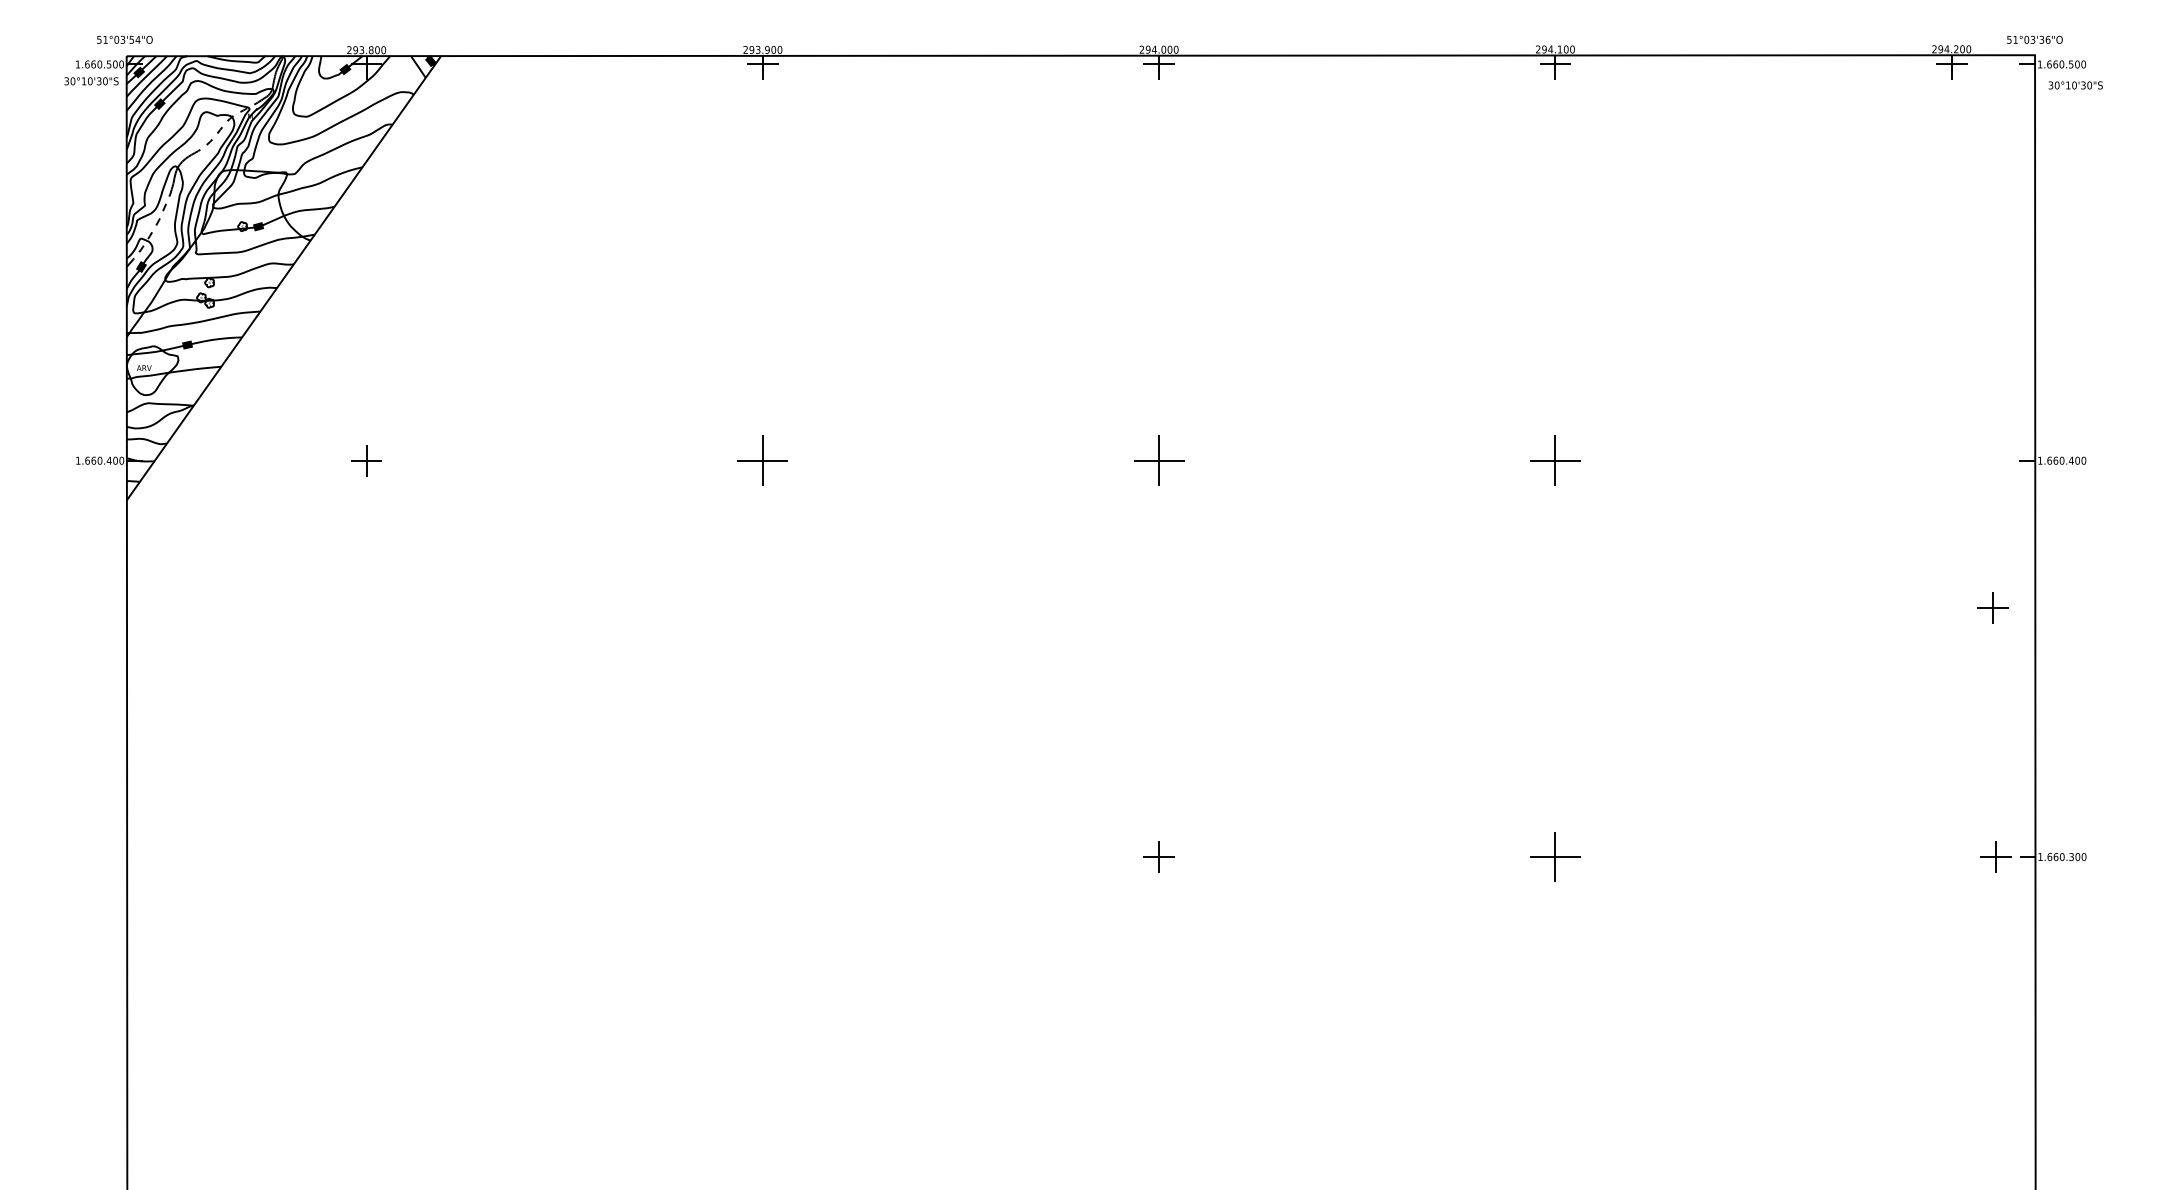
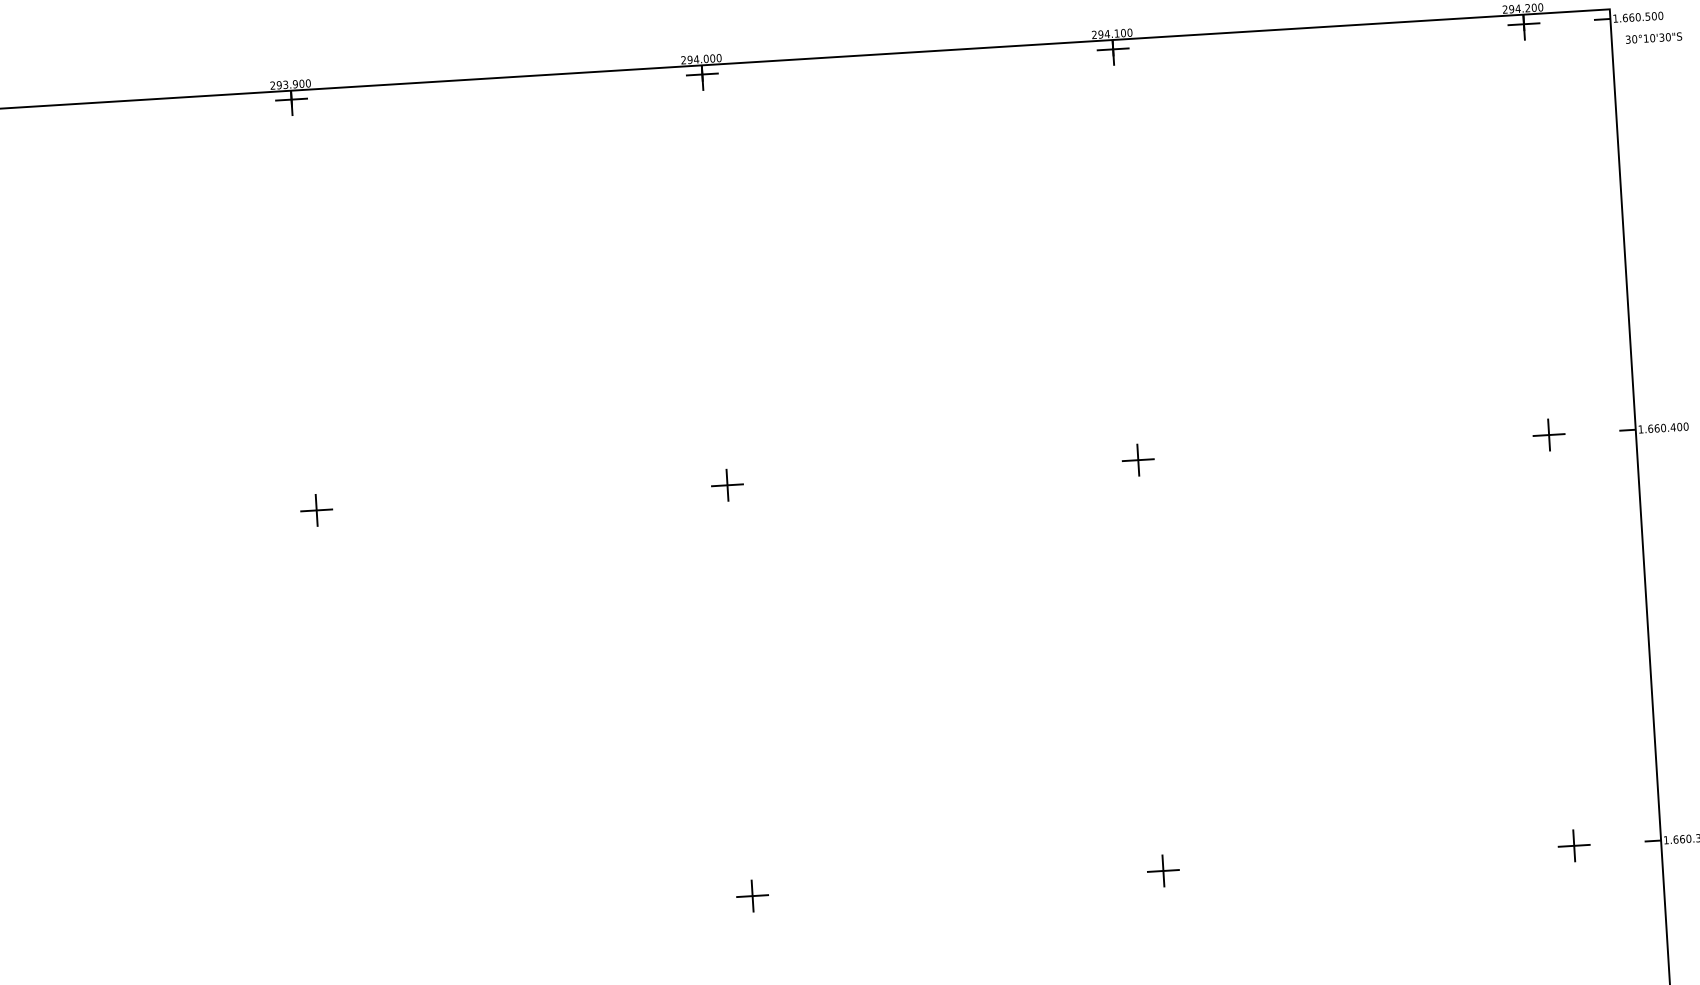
part: (762, 460) -> (316, 510), size x0.62
part: (1158, 460) -> (726, 485), size x0.62
part: (1555, 460) -> (1138, 459), size x0.62
part: (1992, 607) -> (1548, 434), moved
part: (1555, 856) -> (1163, 870), size x0.62
part: (1995, 856) -> (1574, 845), moved

